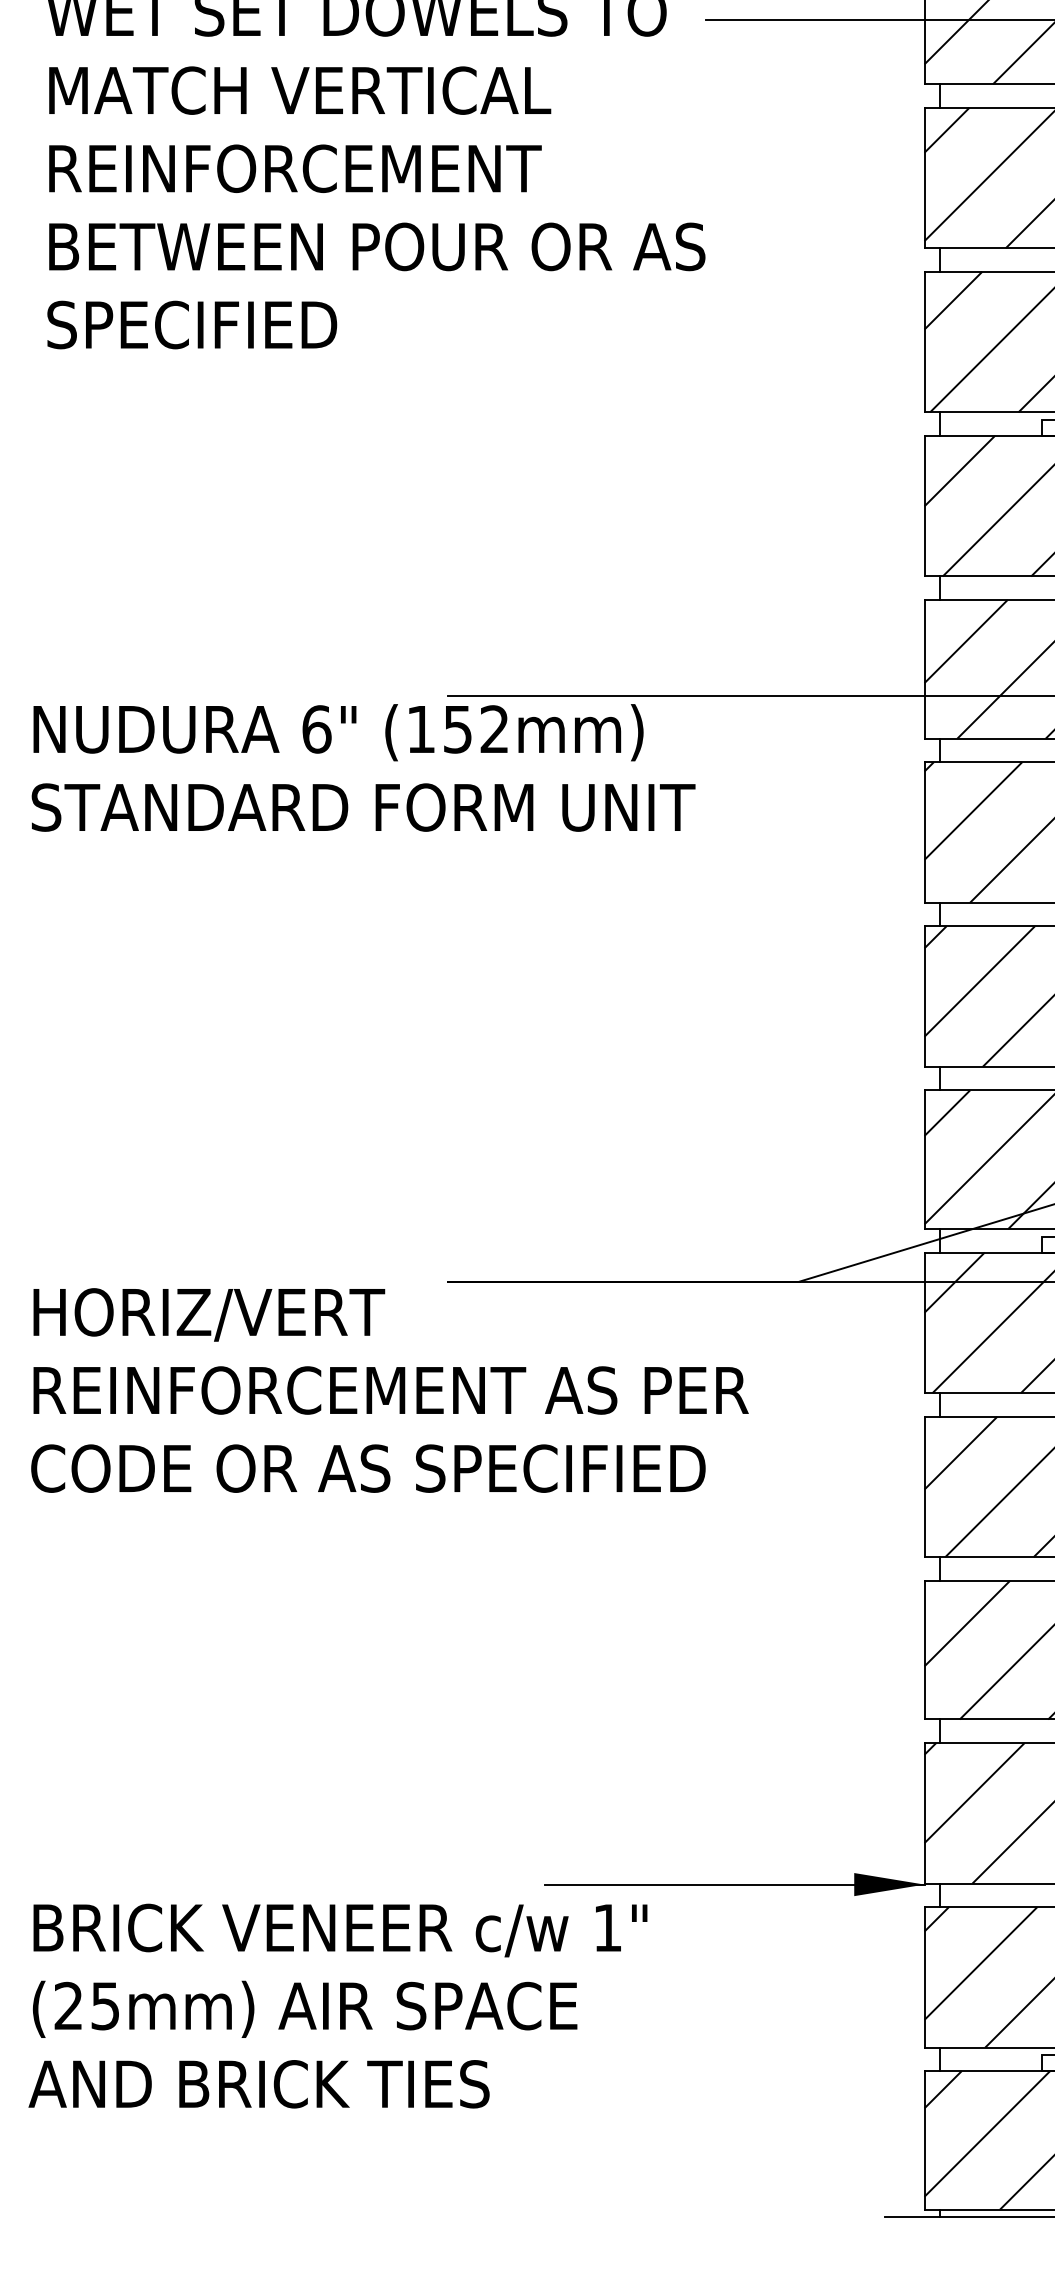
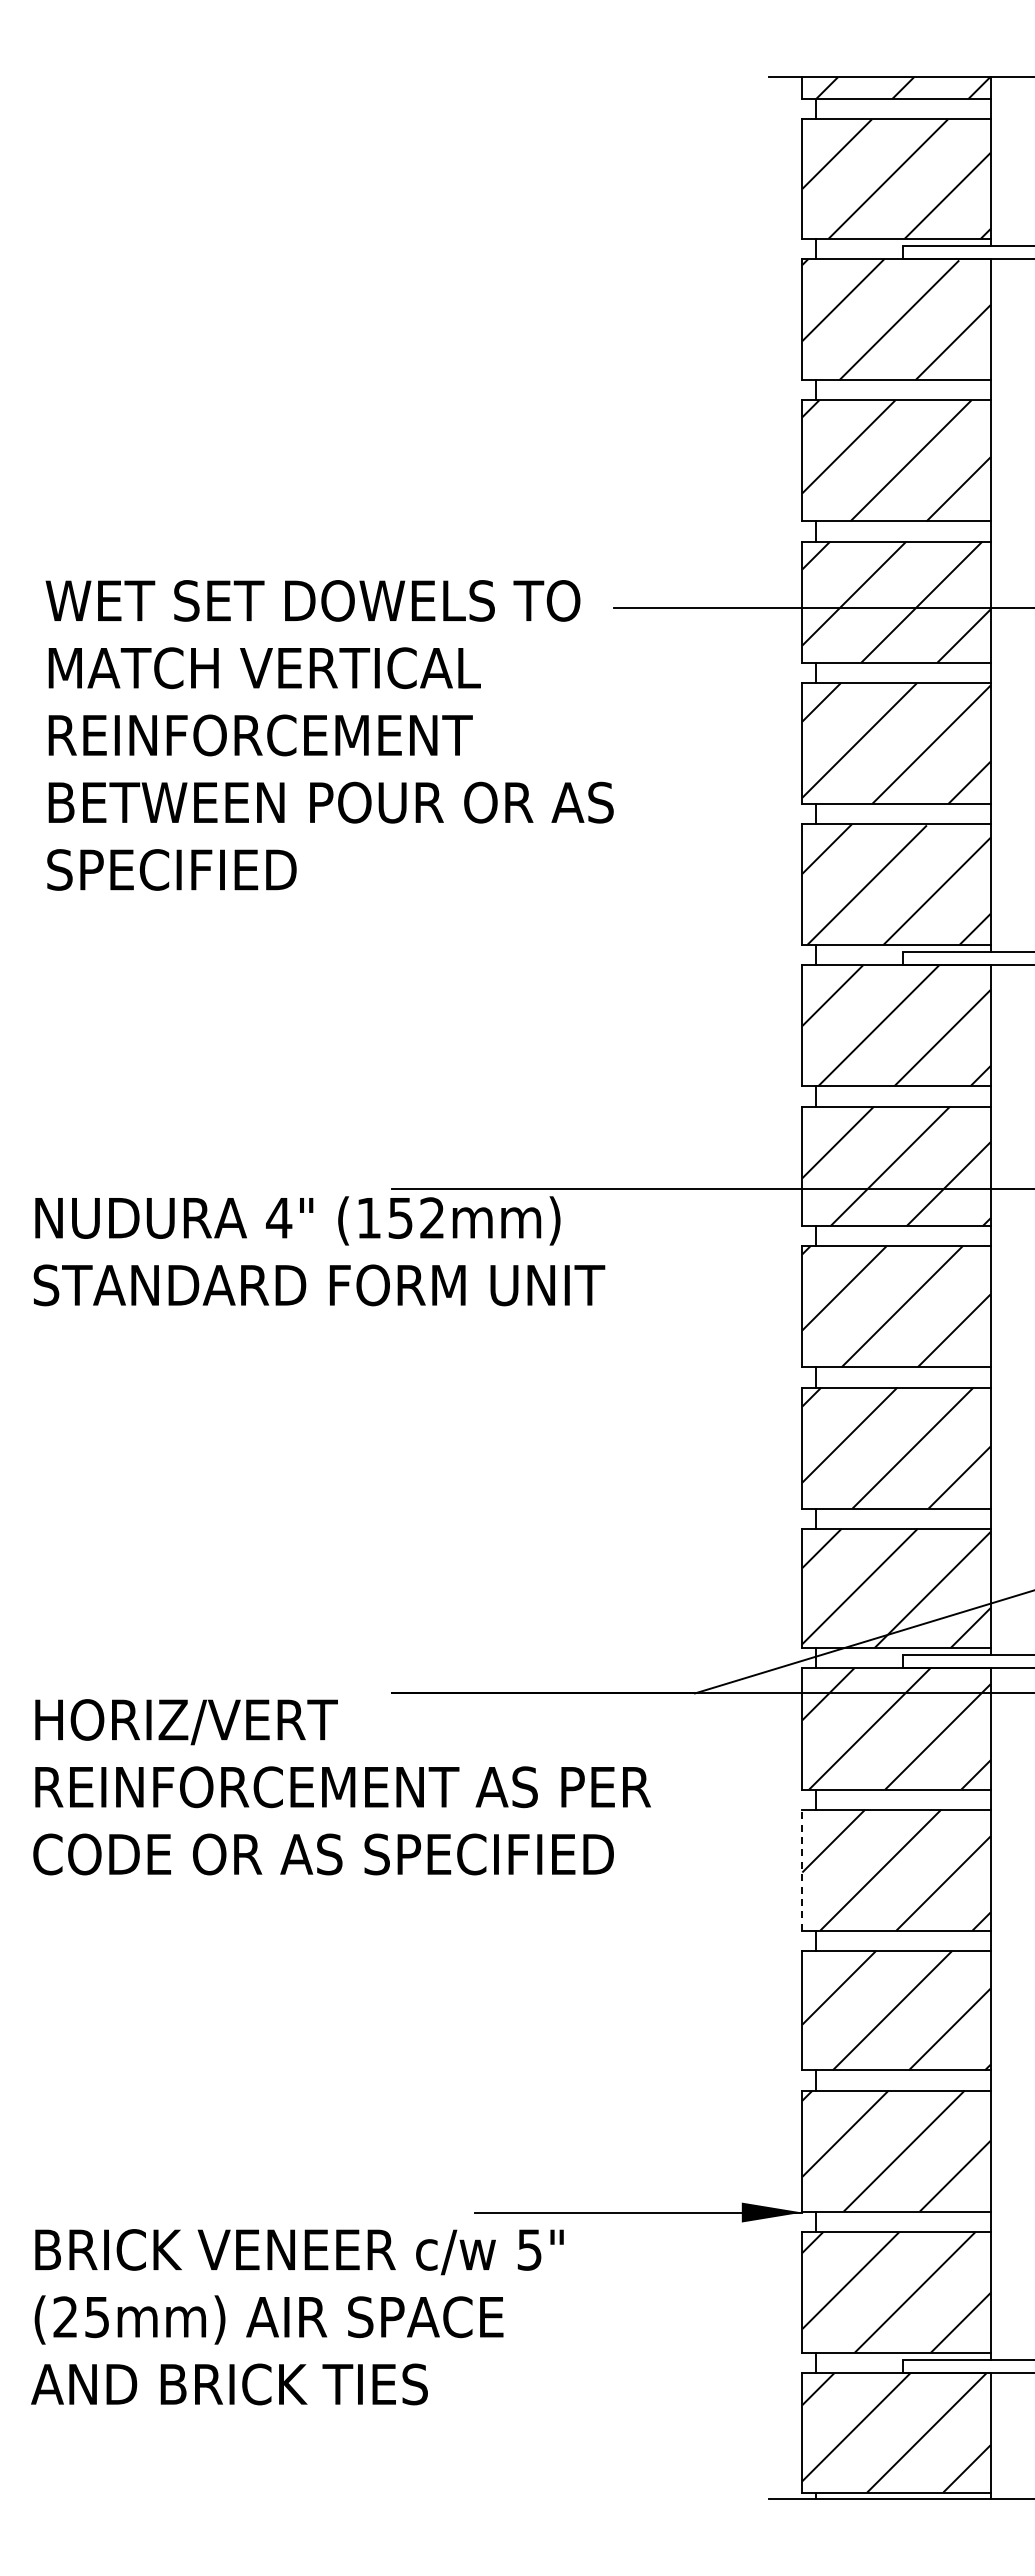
text: (317, 728) -> (279, 1217), 6" -> 4"
line: (924, 1487) -> (802, 1870), solid -> dashed
text: (607, 1927) -> (529, 2249), 1" -> 5"

